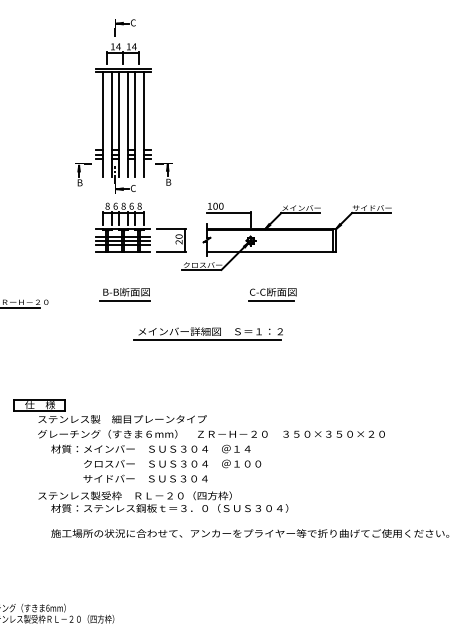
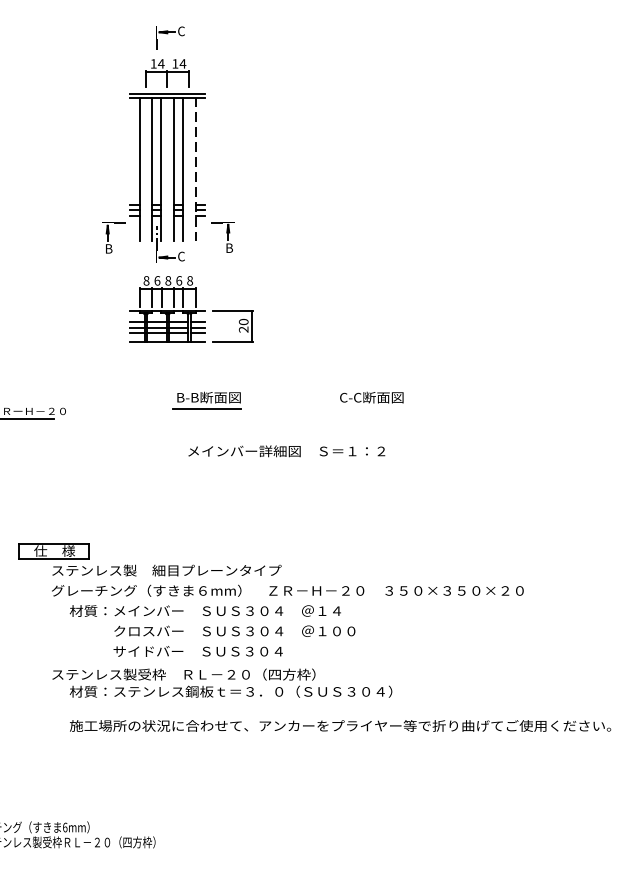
line: (143, 124) -> (195, 169), solid -> dashed
part: (286, 236) -> (389, 321), removed
part: (124, 294) -> (206, 400), moved
line: (271, 300) -> (369, 408), removed
line: (207, 340) -> (282, 463), removed

